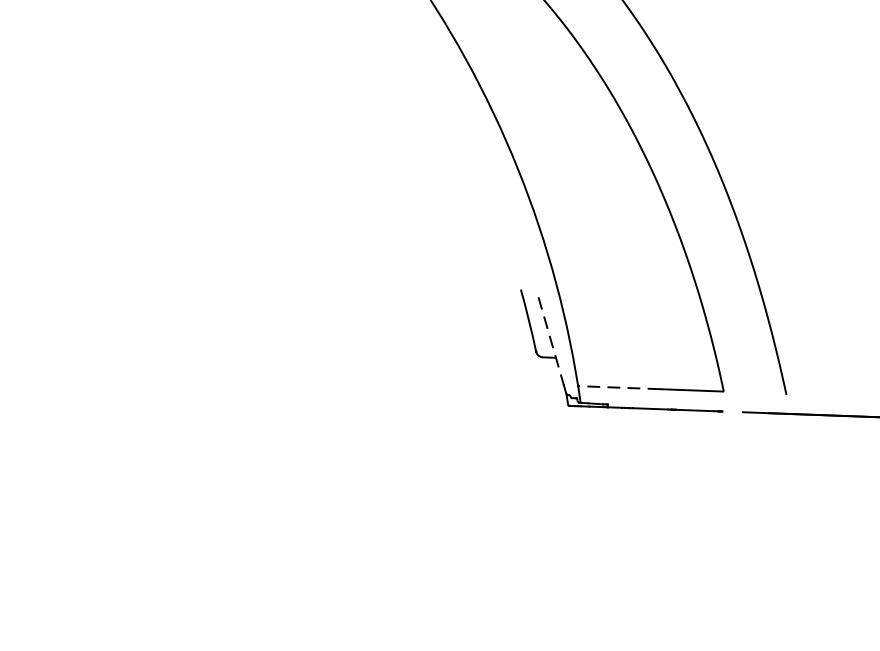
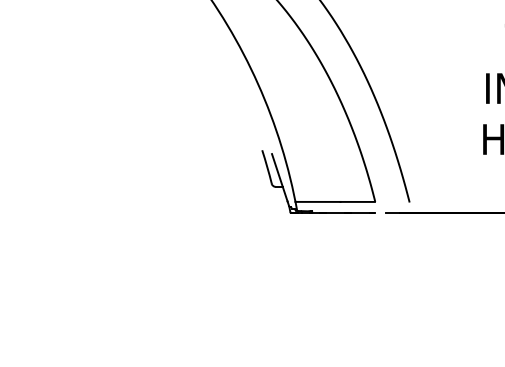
line: (550, 342) -> (279, 178), dashed -> solid
line: (618, 386) -> (317, 201), dashed -> solid

